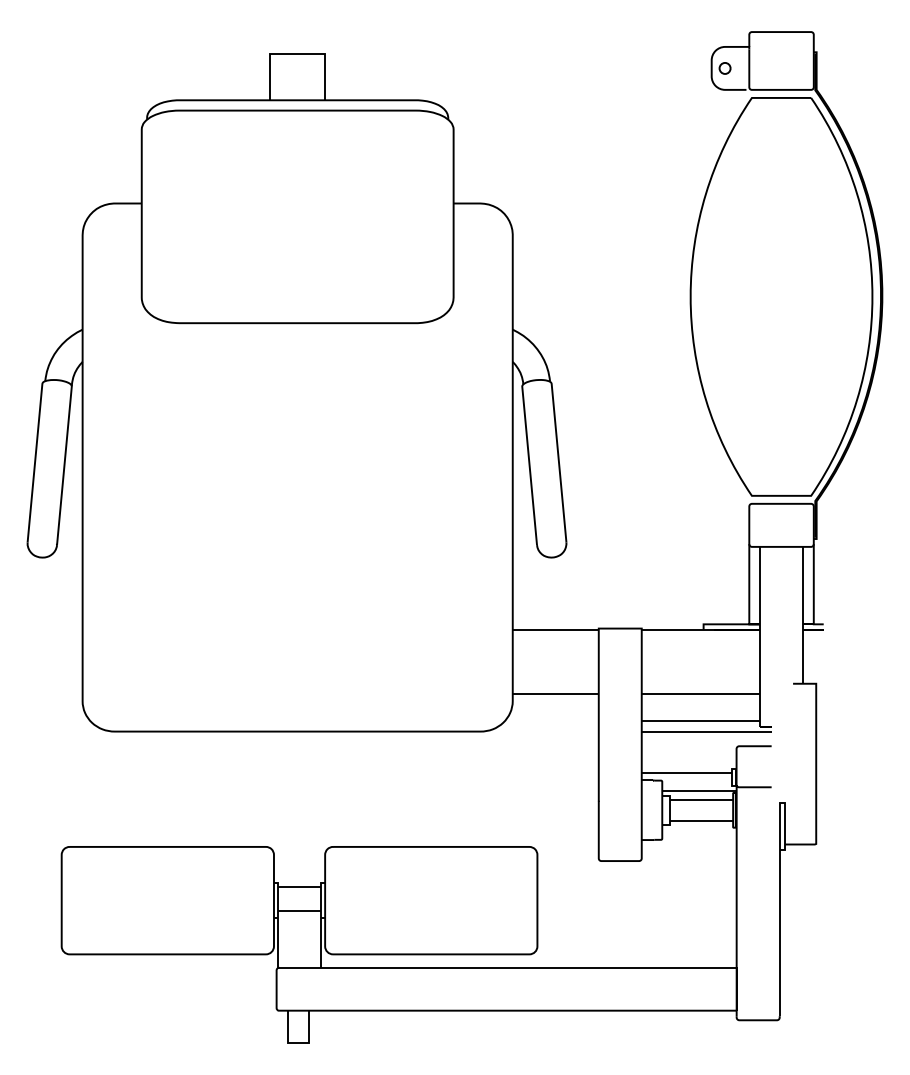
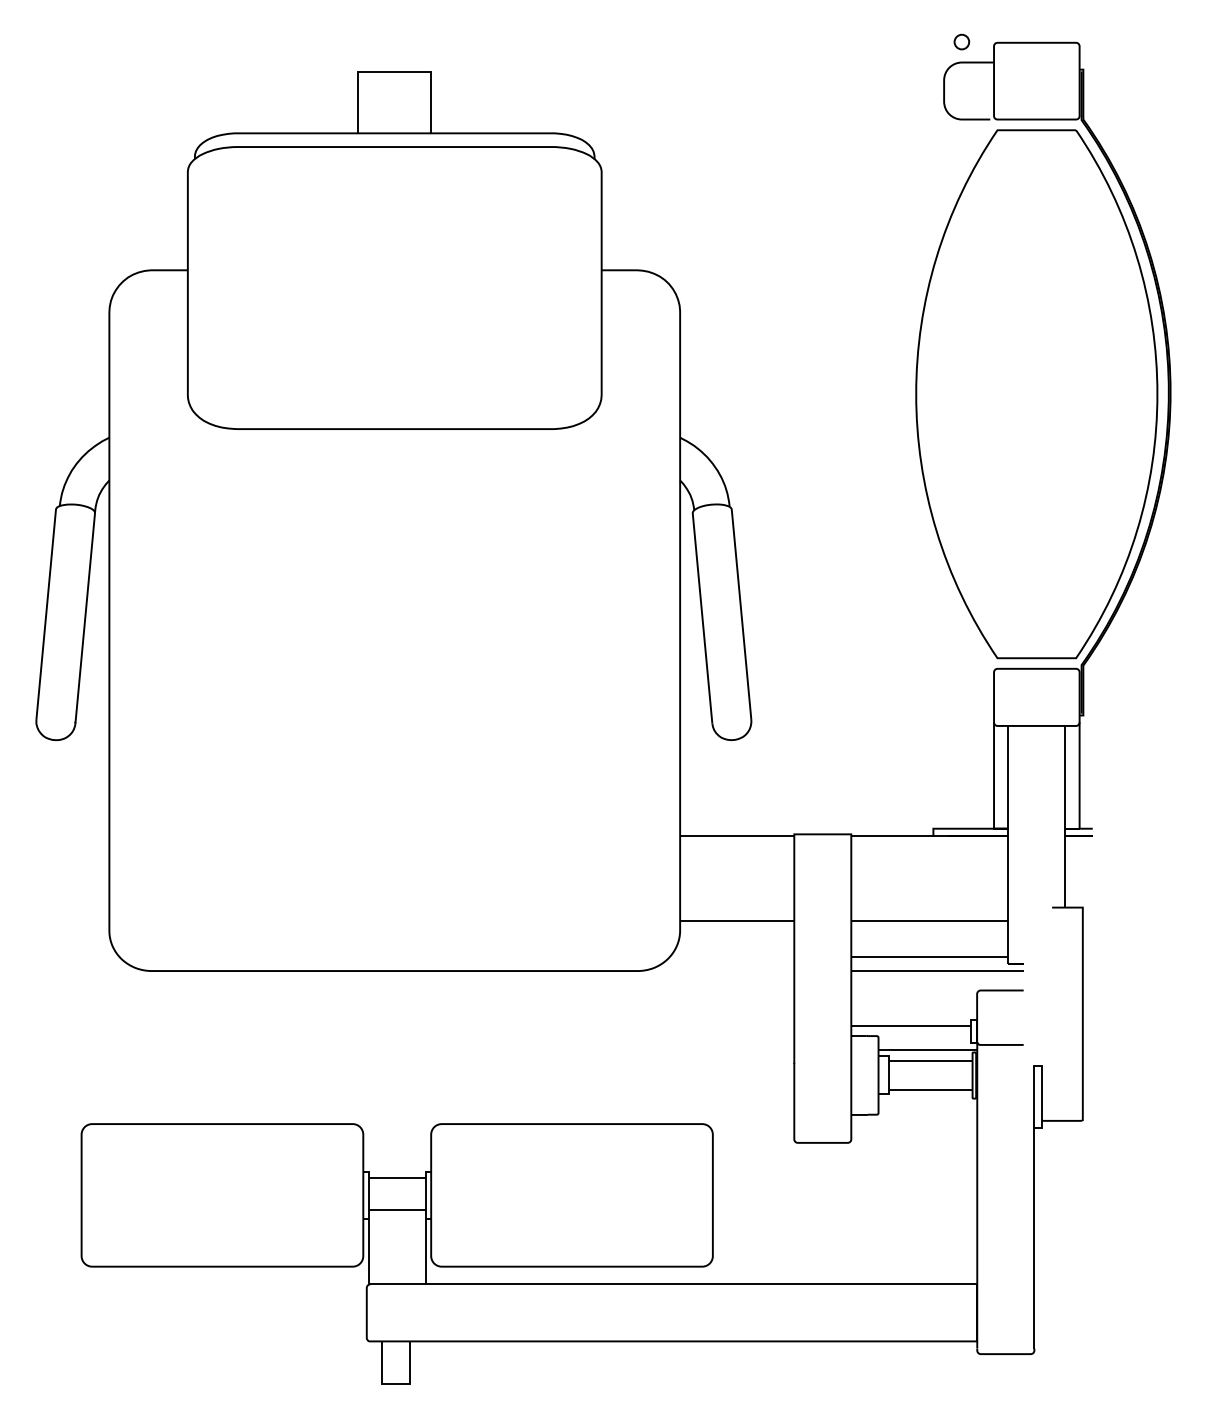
part: (724, 68) -> (961, 41), moved

